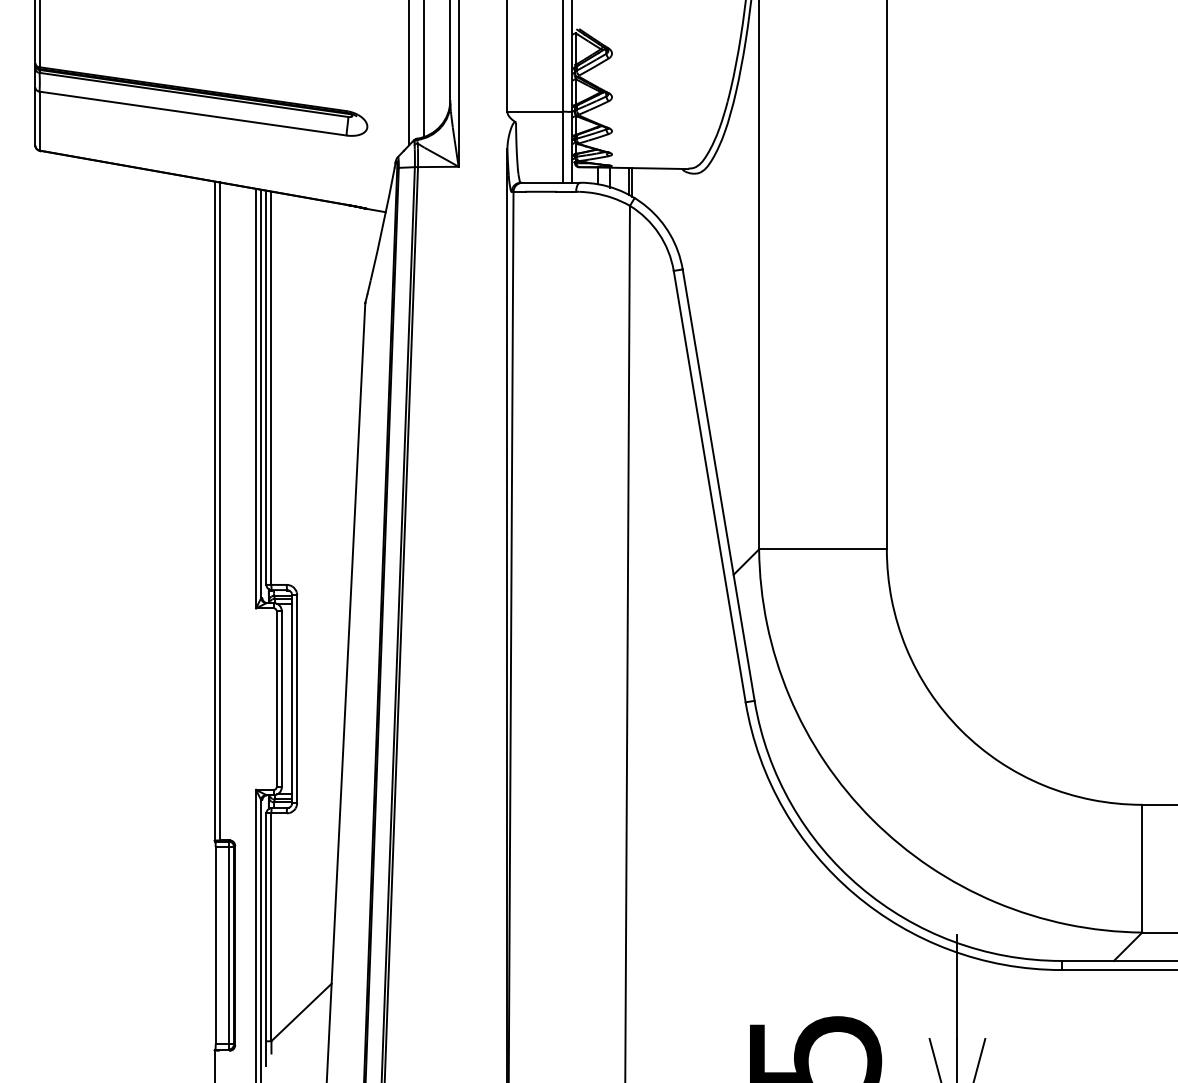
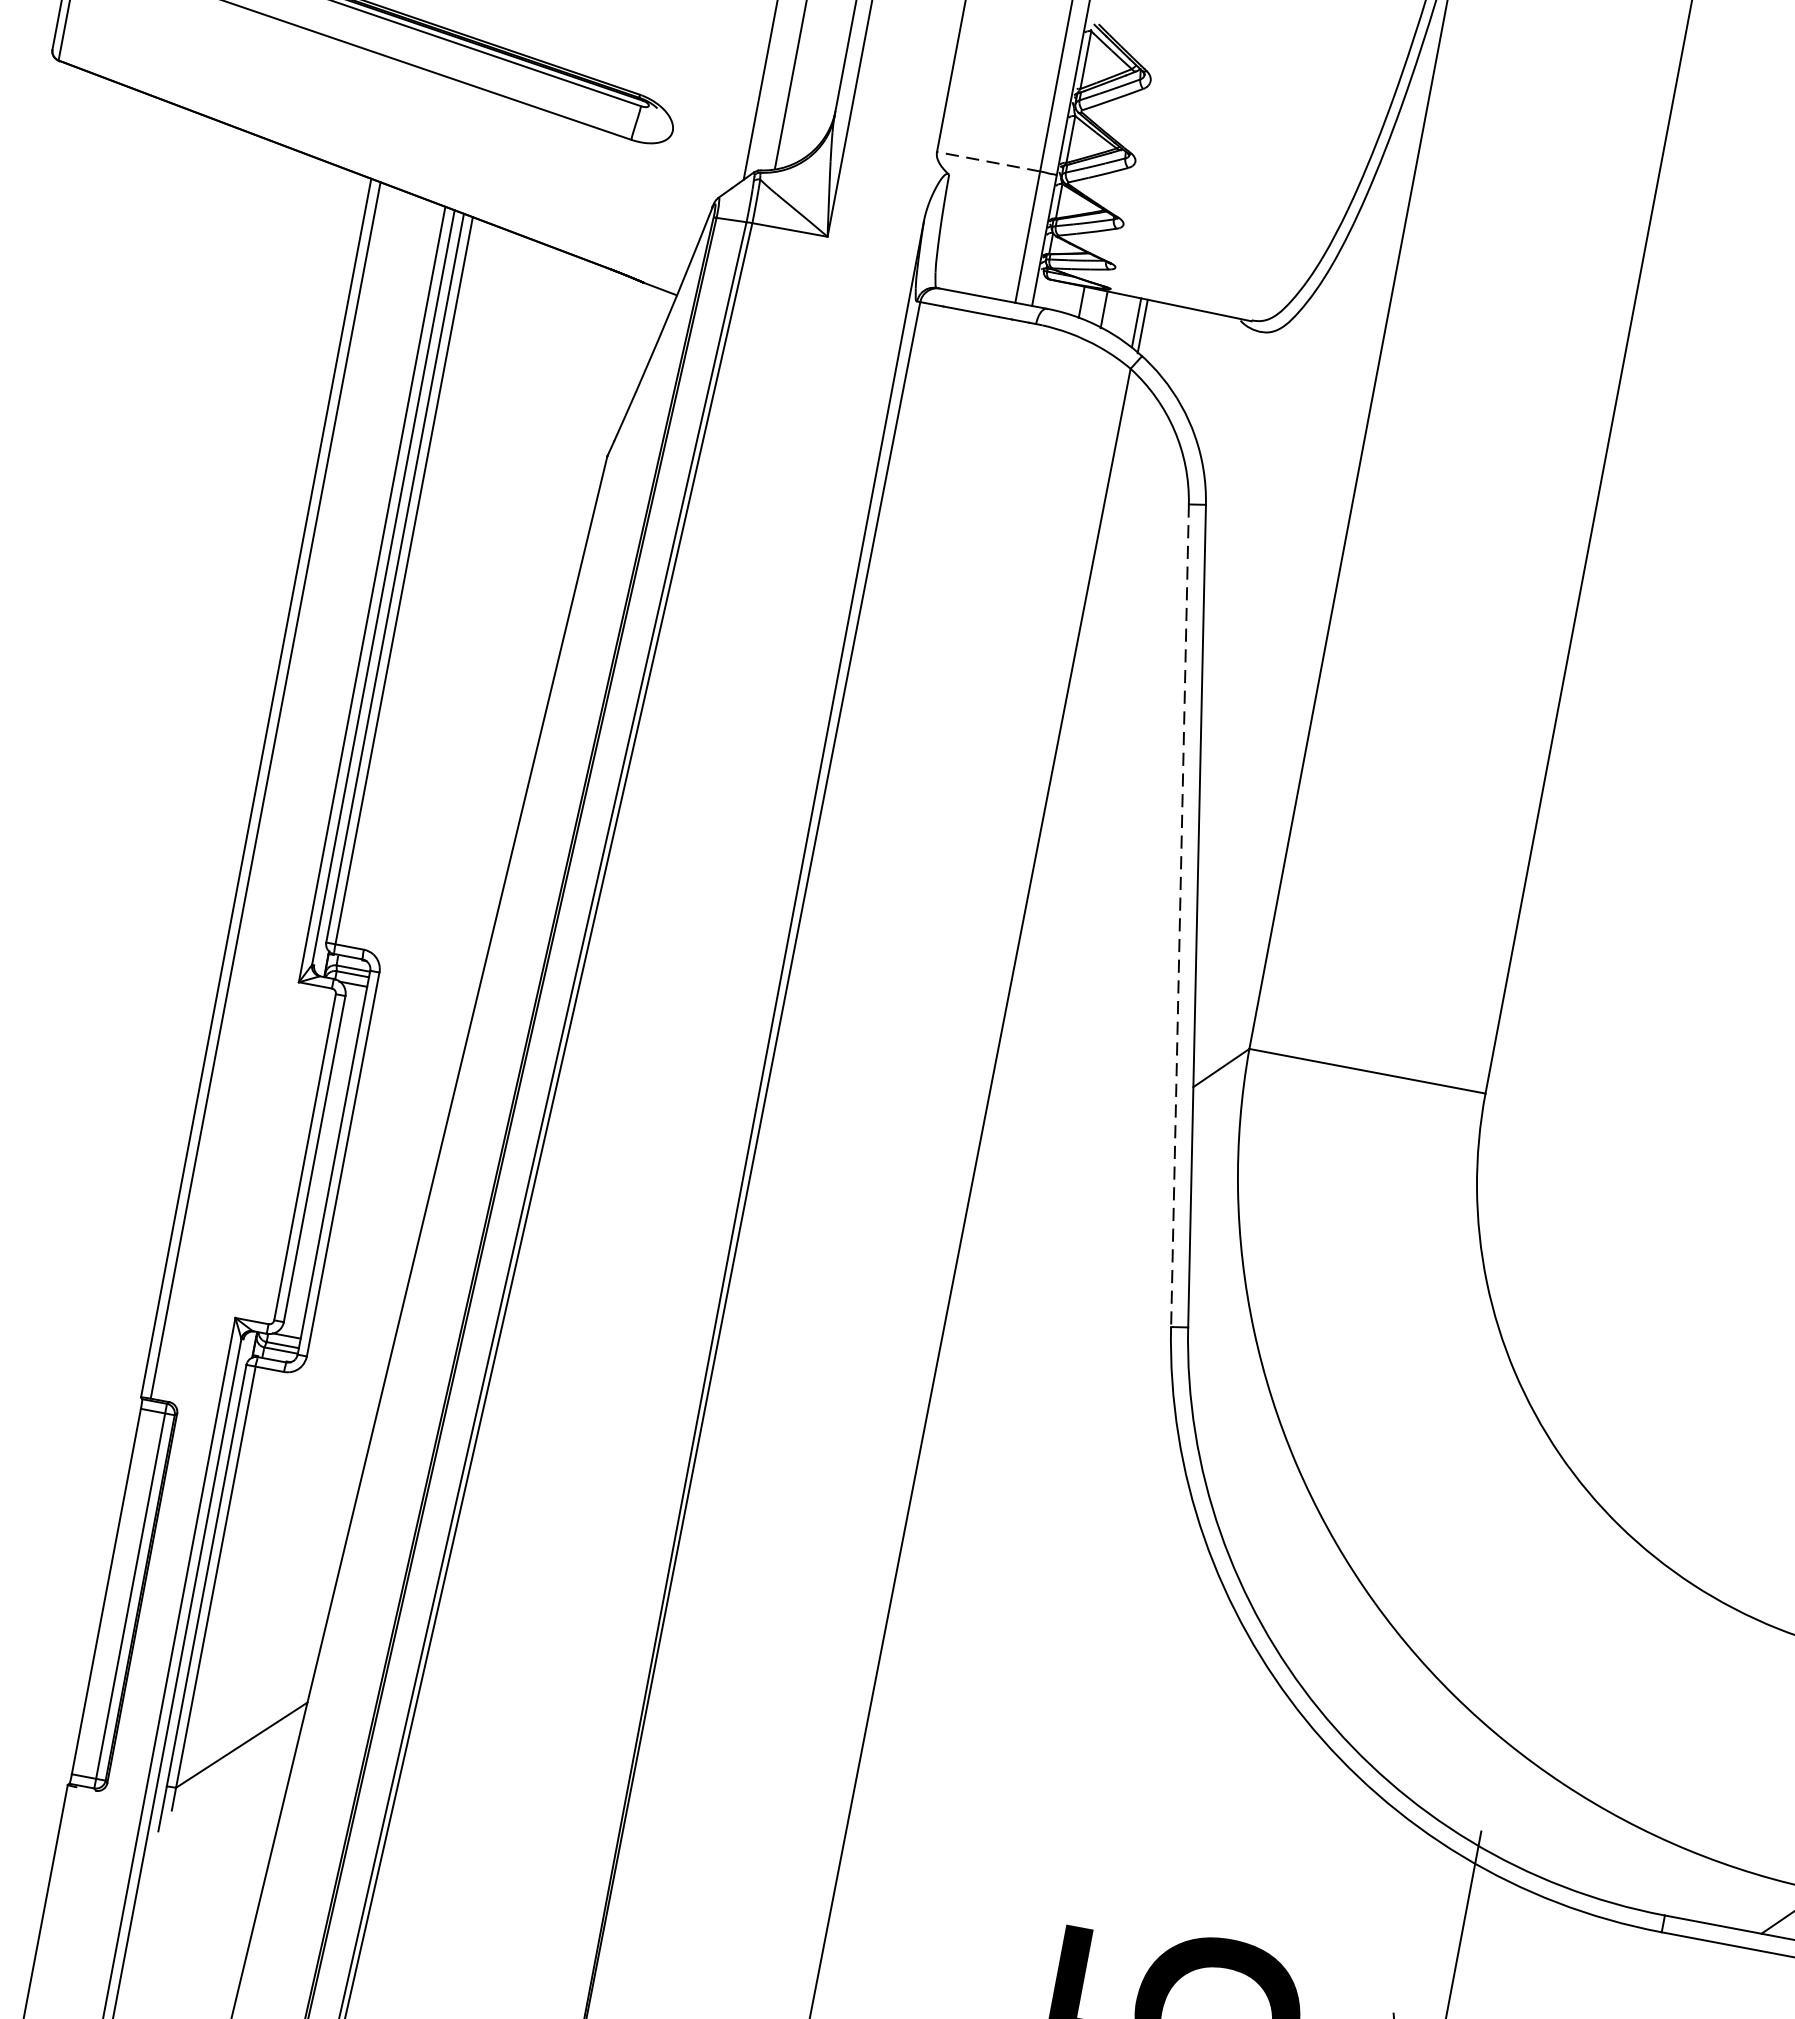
line: (535, 111) -> (988, 161), solid -> dashed
line: (709, 486) -> (1179, 915), solid -> dashed

